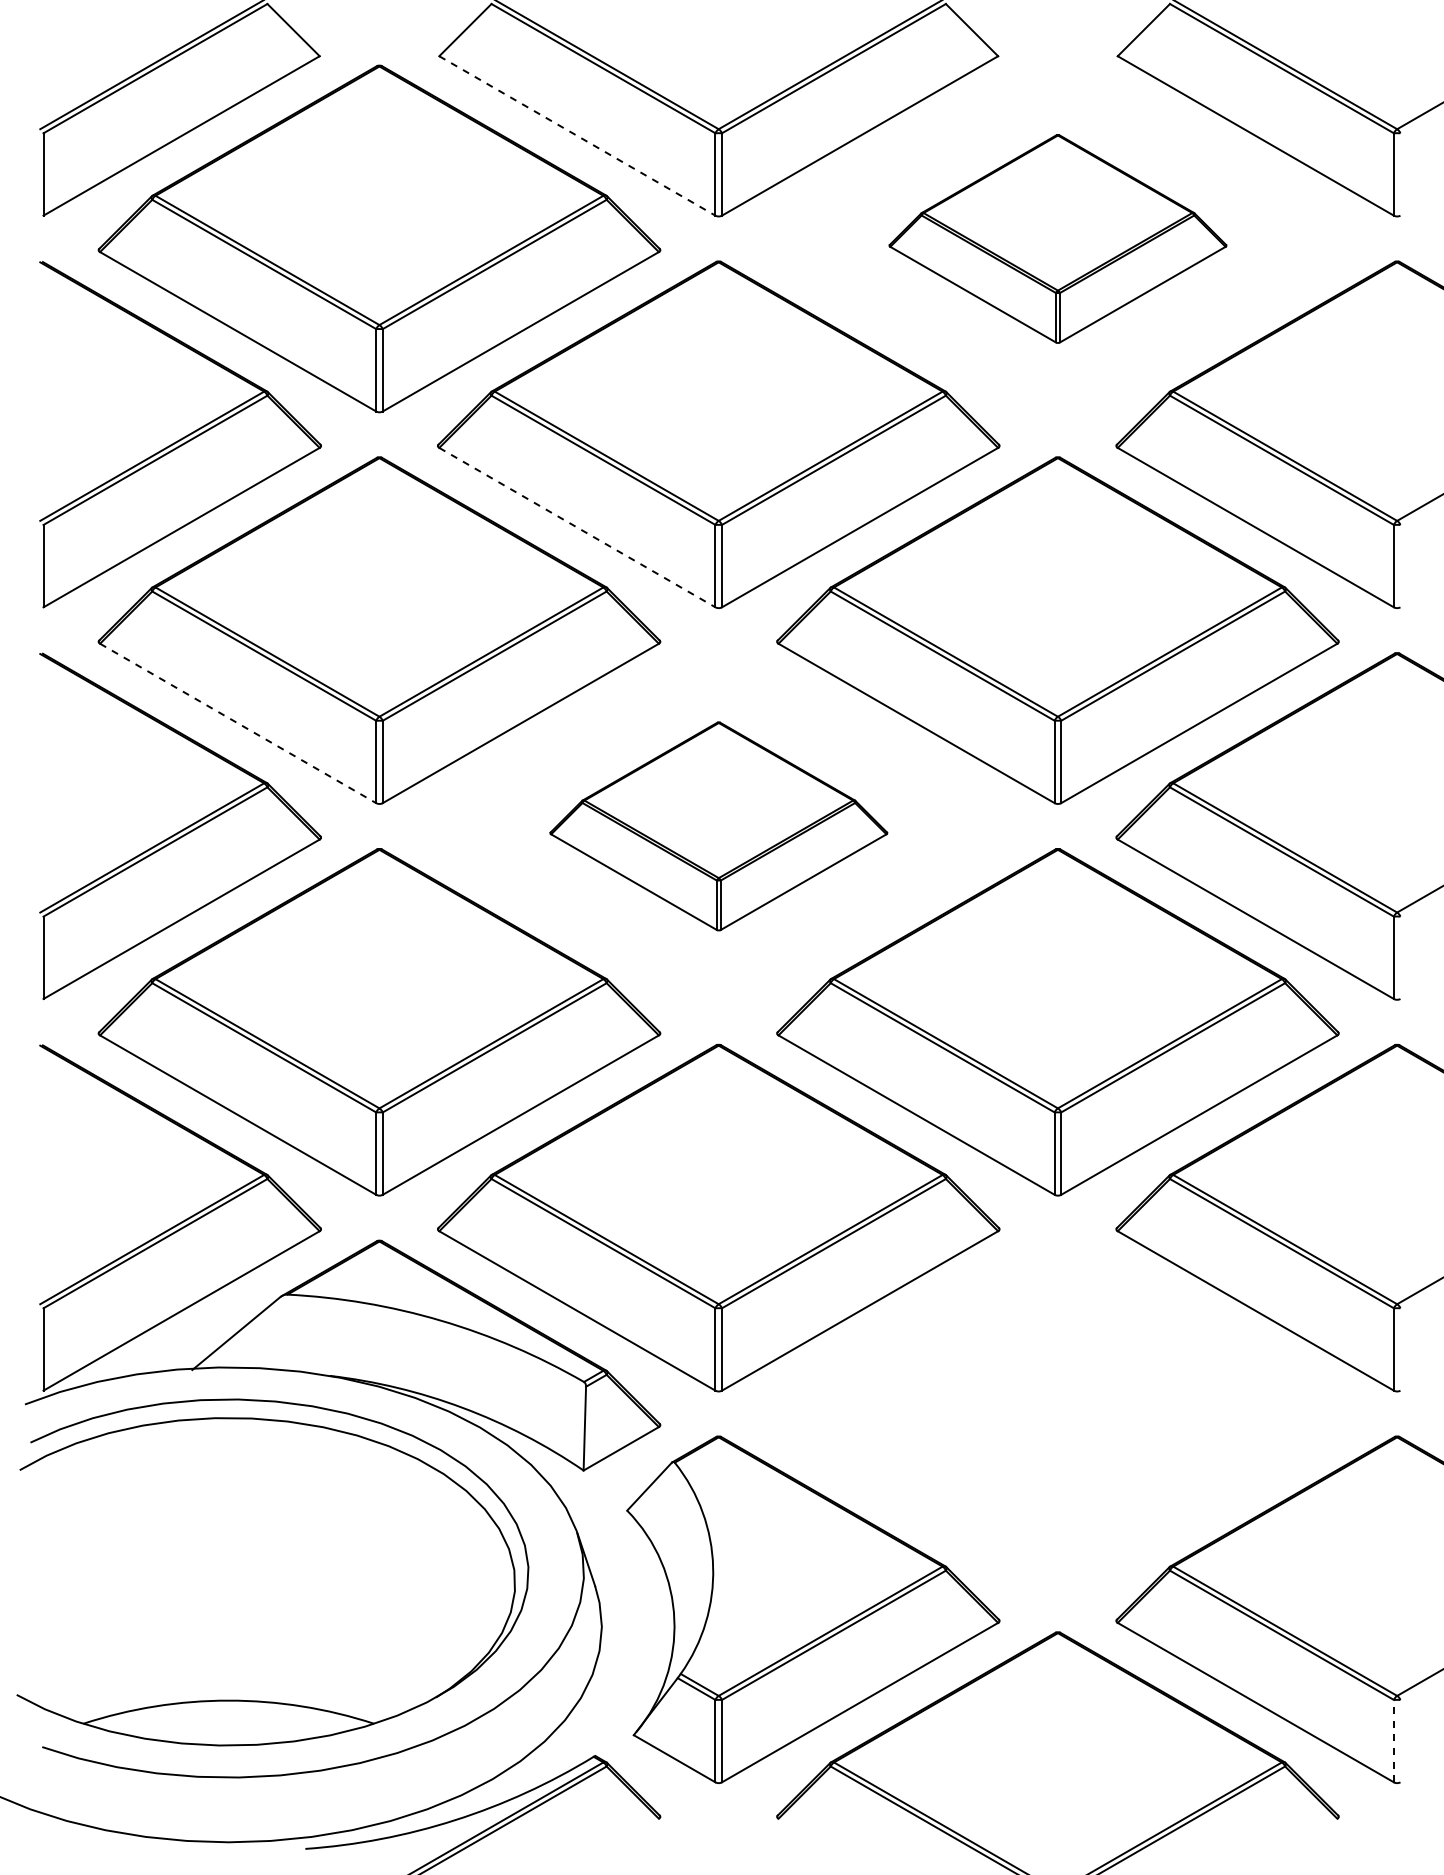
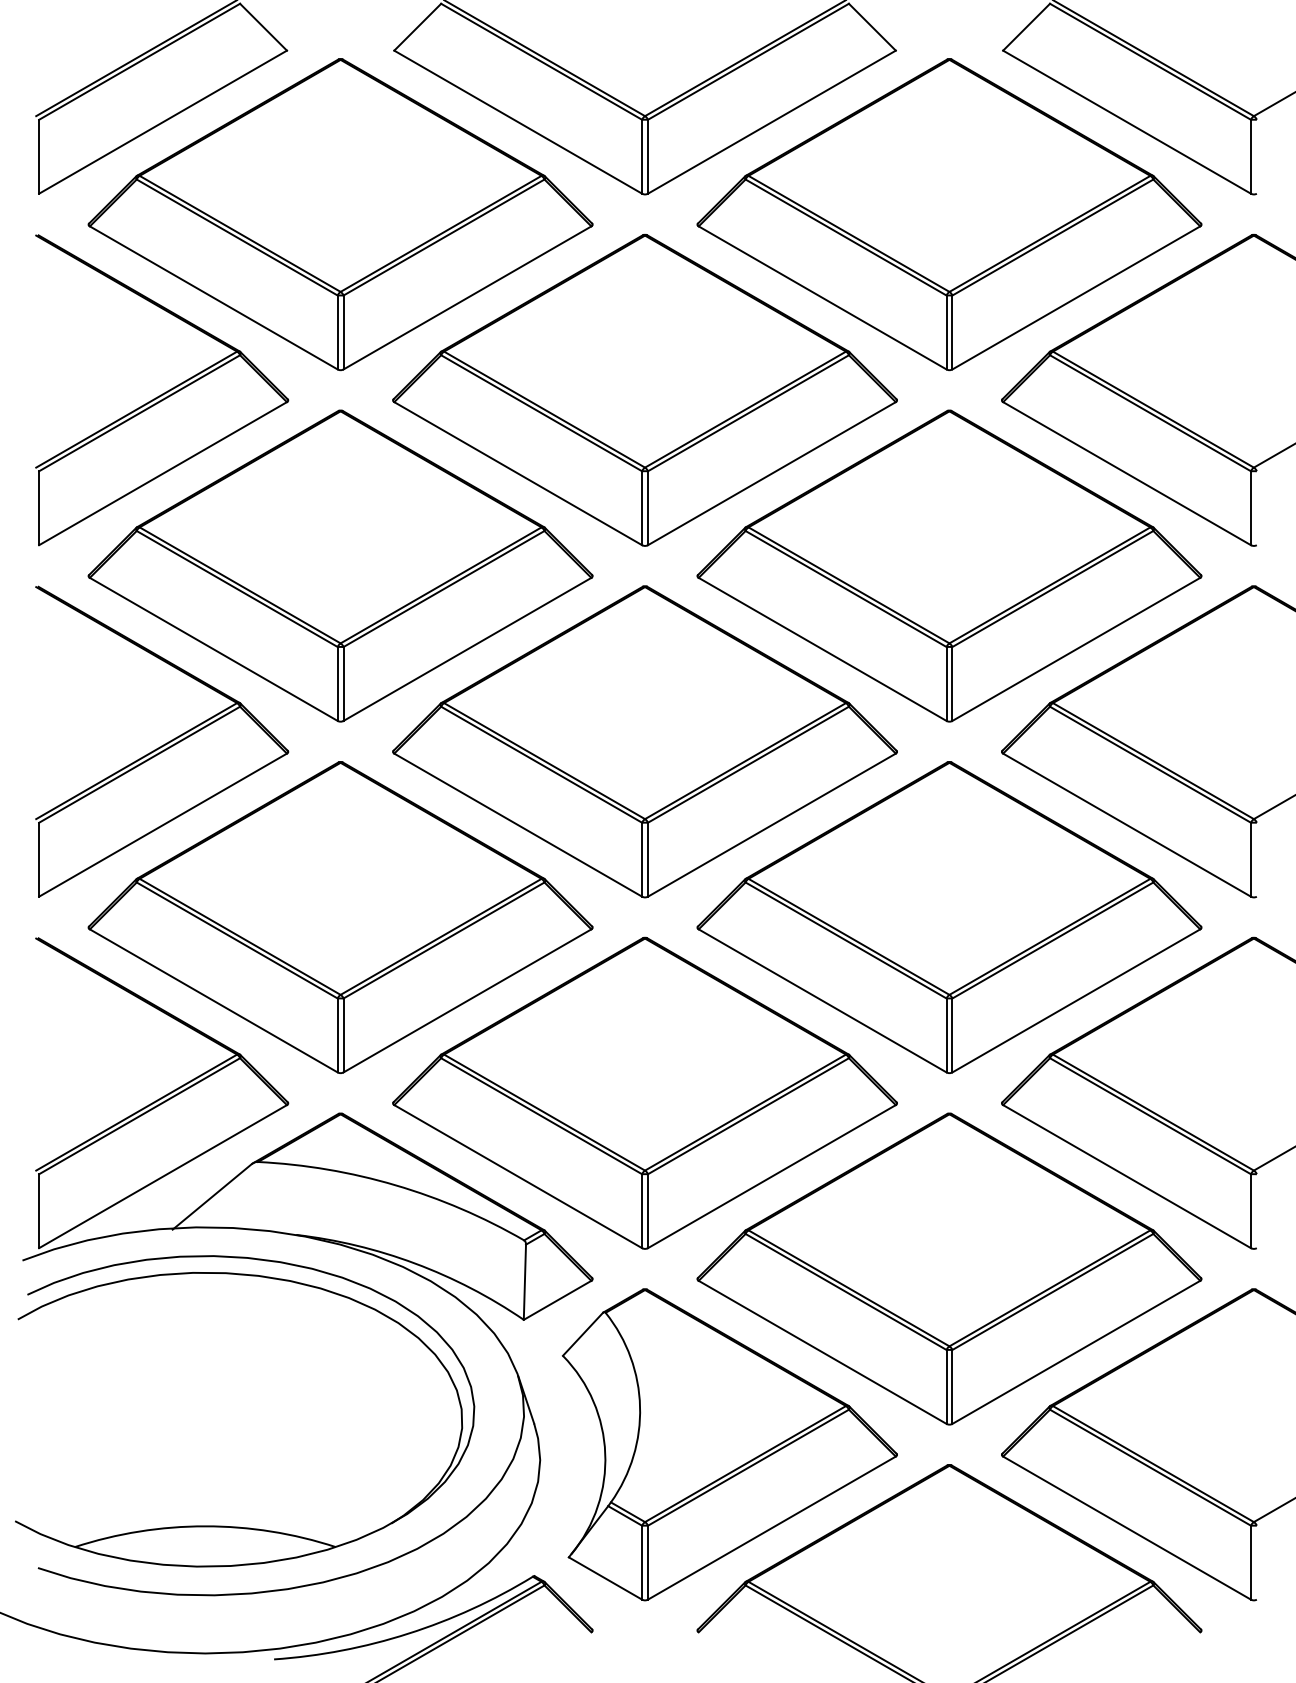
line: (577, 136) -> (518, 122), dashed -> solid
part: (1057, 238) -> (949, 214), size x1.67
line: (577, 527) -> (518, 473), dashed -> solid
line: (238, 723) -> (214, 649), dashed -> solid
part: (718, 826) -> (644, 741), size x1.67
part: (1057, 1413) -> (949, 1268), added
line: (1393, 1740) -> (1250, 1562), dashed -> solid

